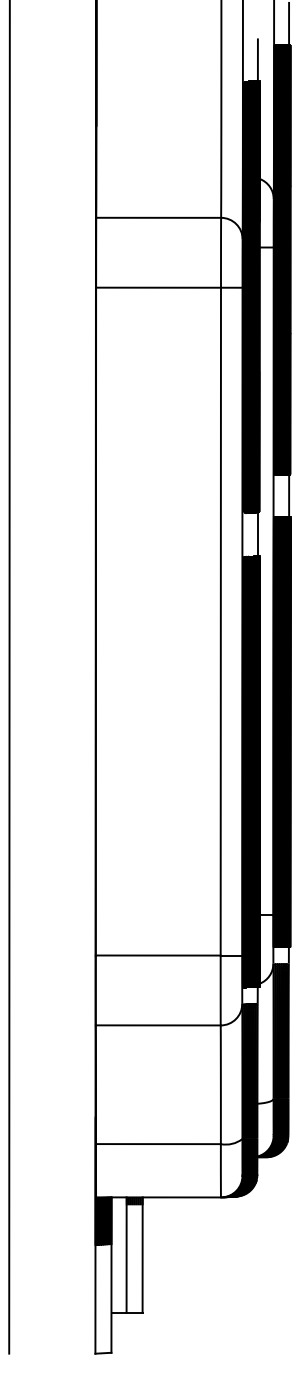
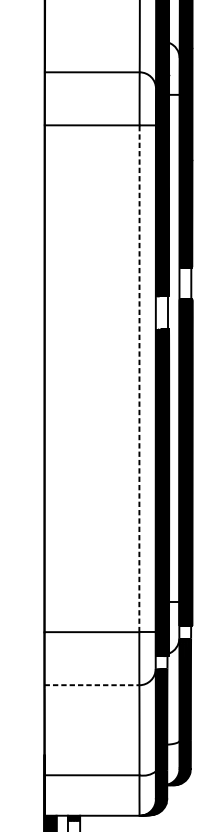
line: (220, 621) -> (139, 378), solid -> dashed
line: (158, 1025) -> (92, 685), solid -> dashed

